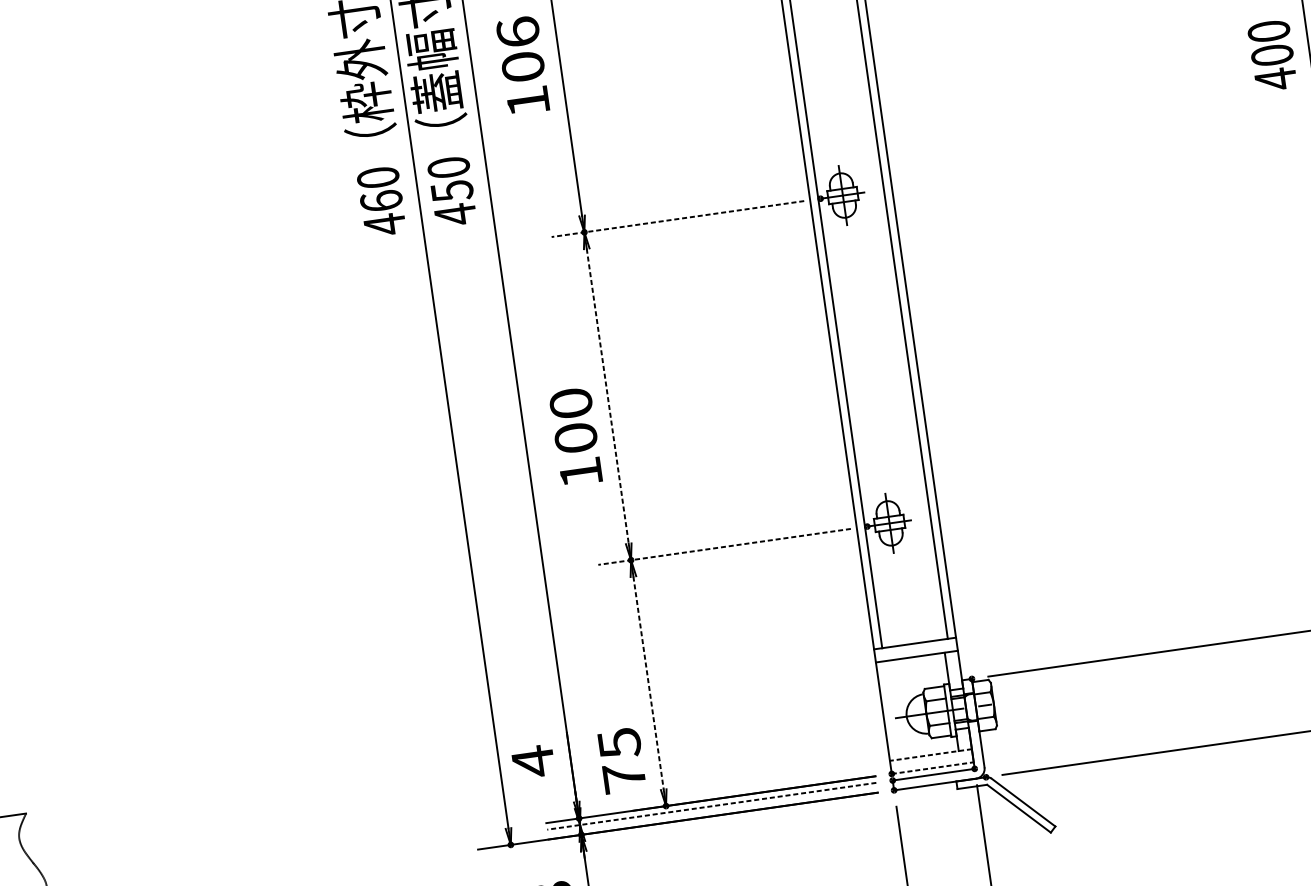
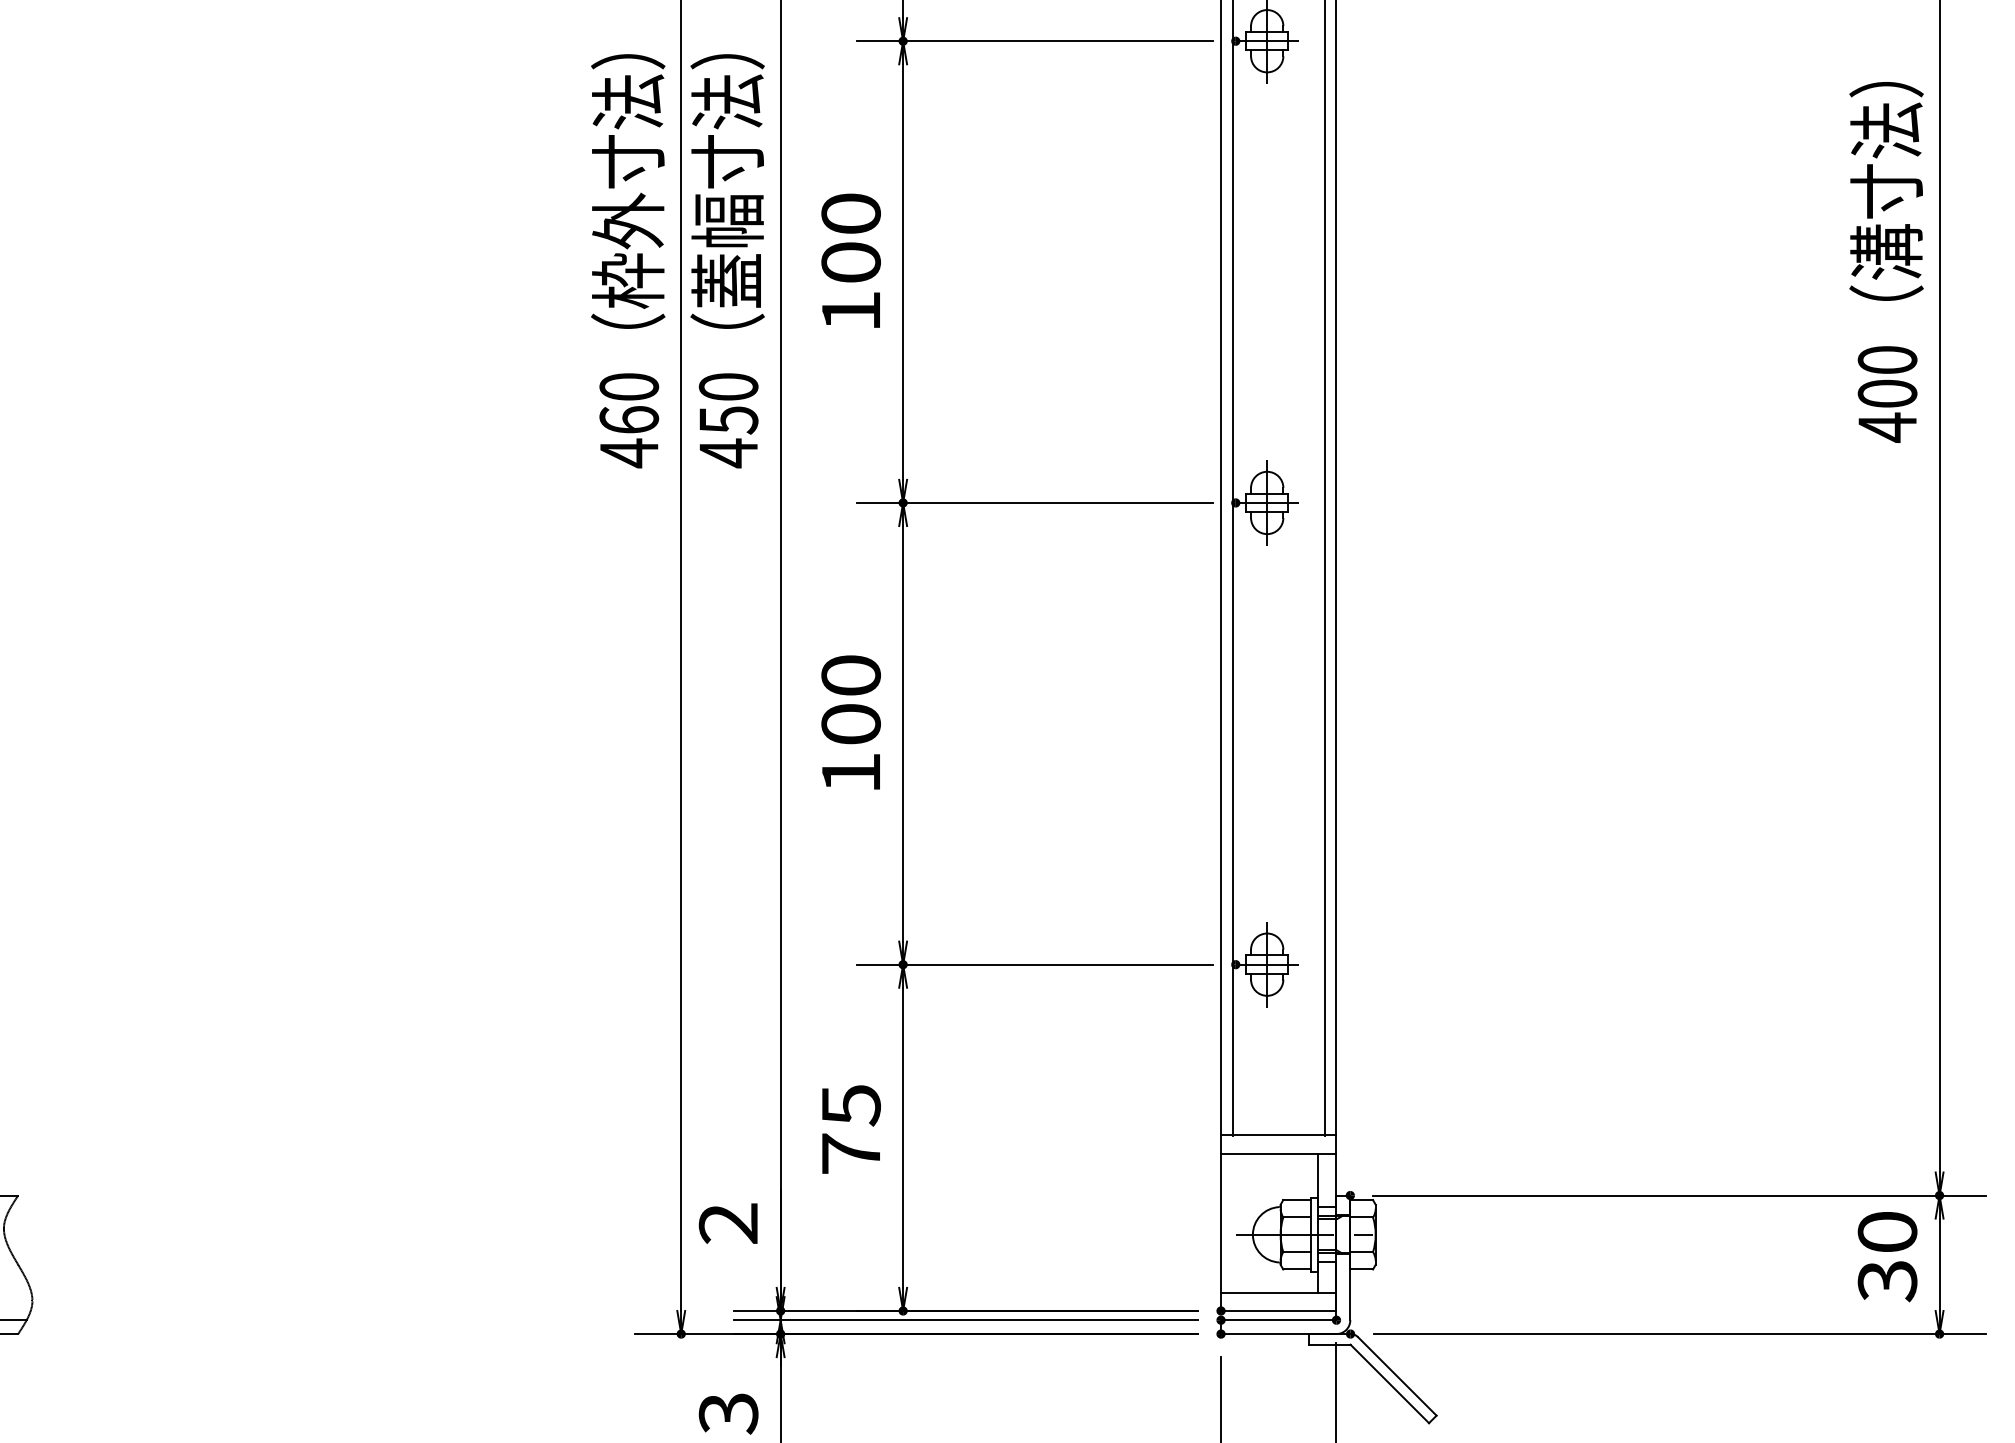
text: (517, 32) -> (850, 213), 106 -> 100
line: (677, 218) -> (1034, 502), dashed -> solid
line: (607, 396) -> (903, 733), dashed -> solid
text: (575, 436) -> (850, 722), moved
line: (724, 546) -> (1034, 964), dashed -> solid
line: (648, 683) -> (903, 1138), dashed -> solid
line: (930, 755) -> (1278, 1292), dashed -> solid
text: (622, 760) -> (851, 1129), moved
text: (532, 761) -> (727, 1223), 4 -> 2
line: (932, 767) -> (1278, 1310), dashed -> solid
line: (712, 806) -> (966, 1320), dashed -> solid

